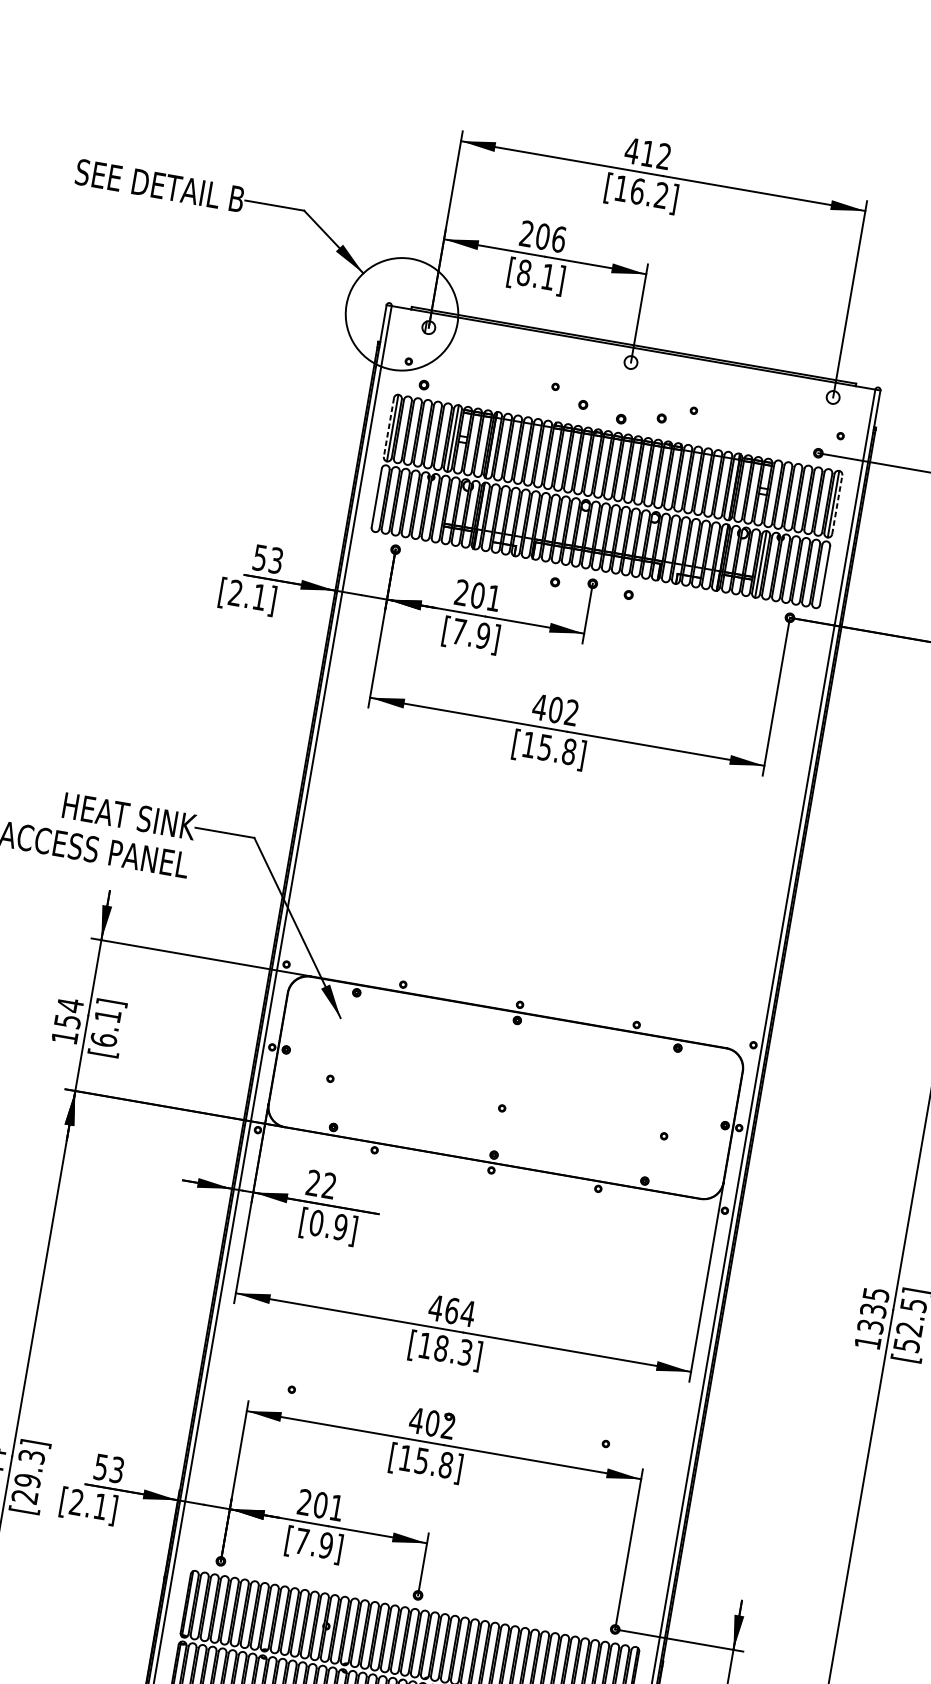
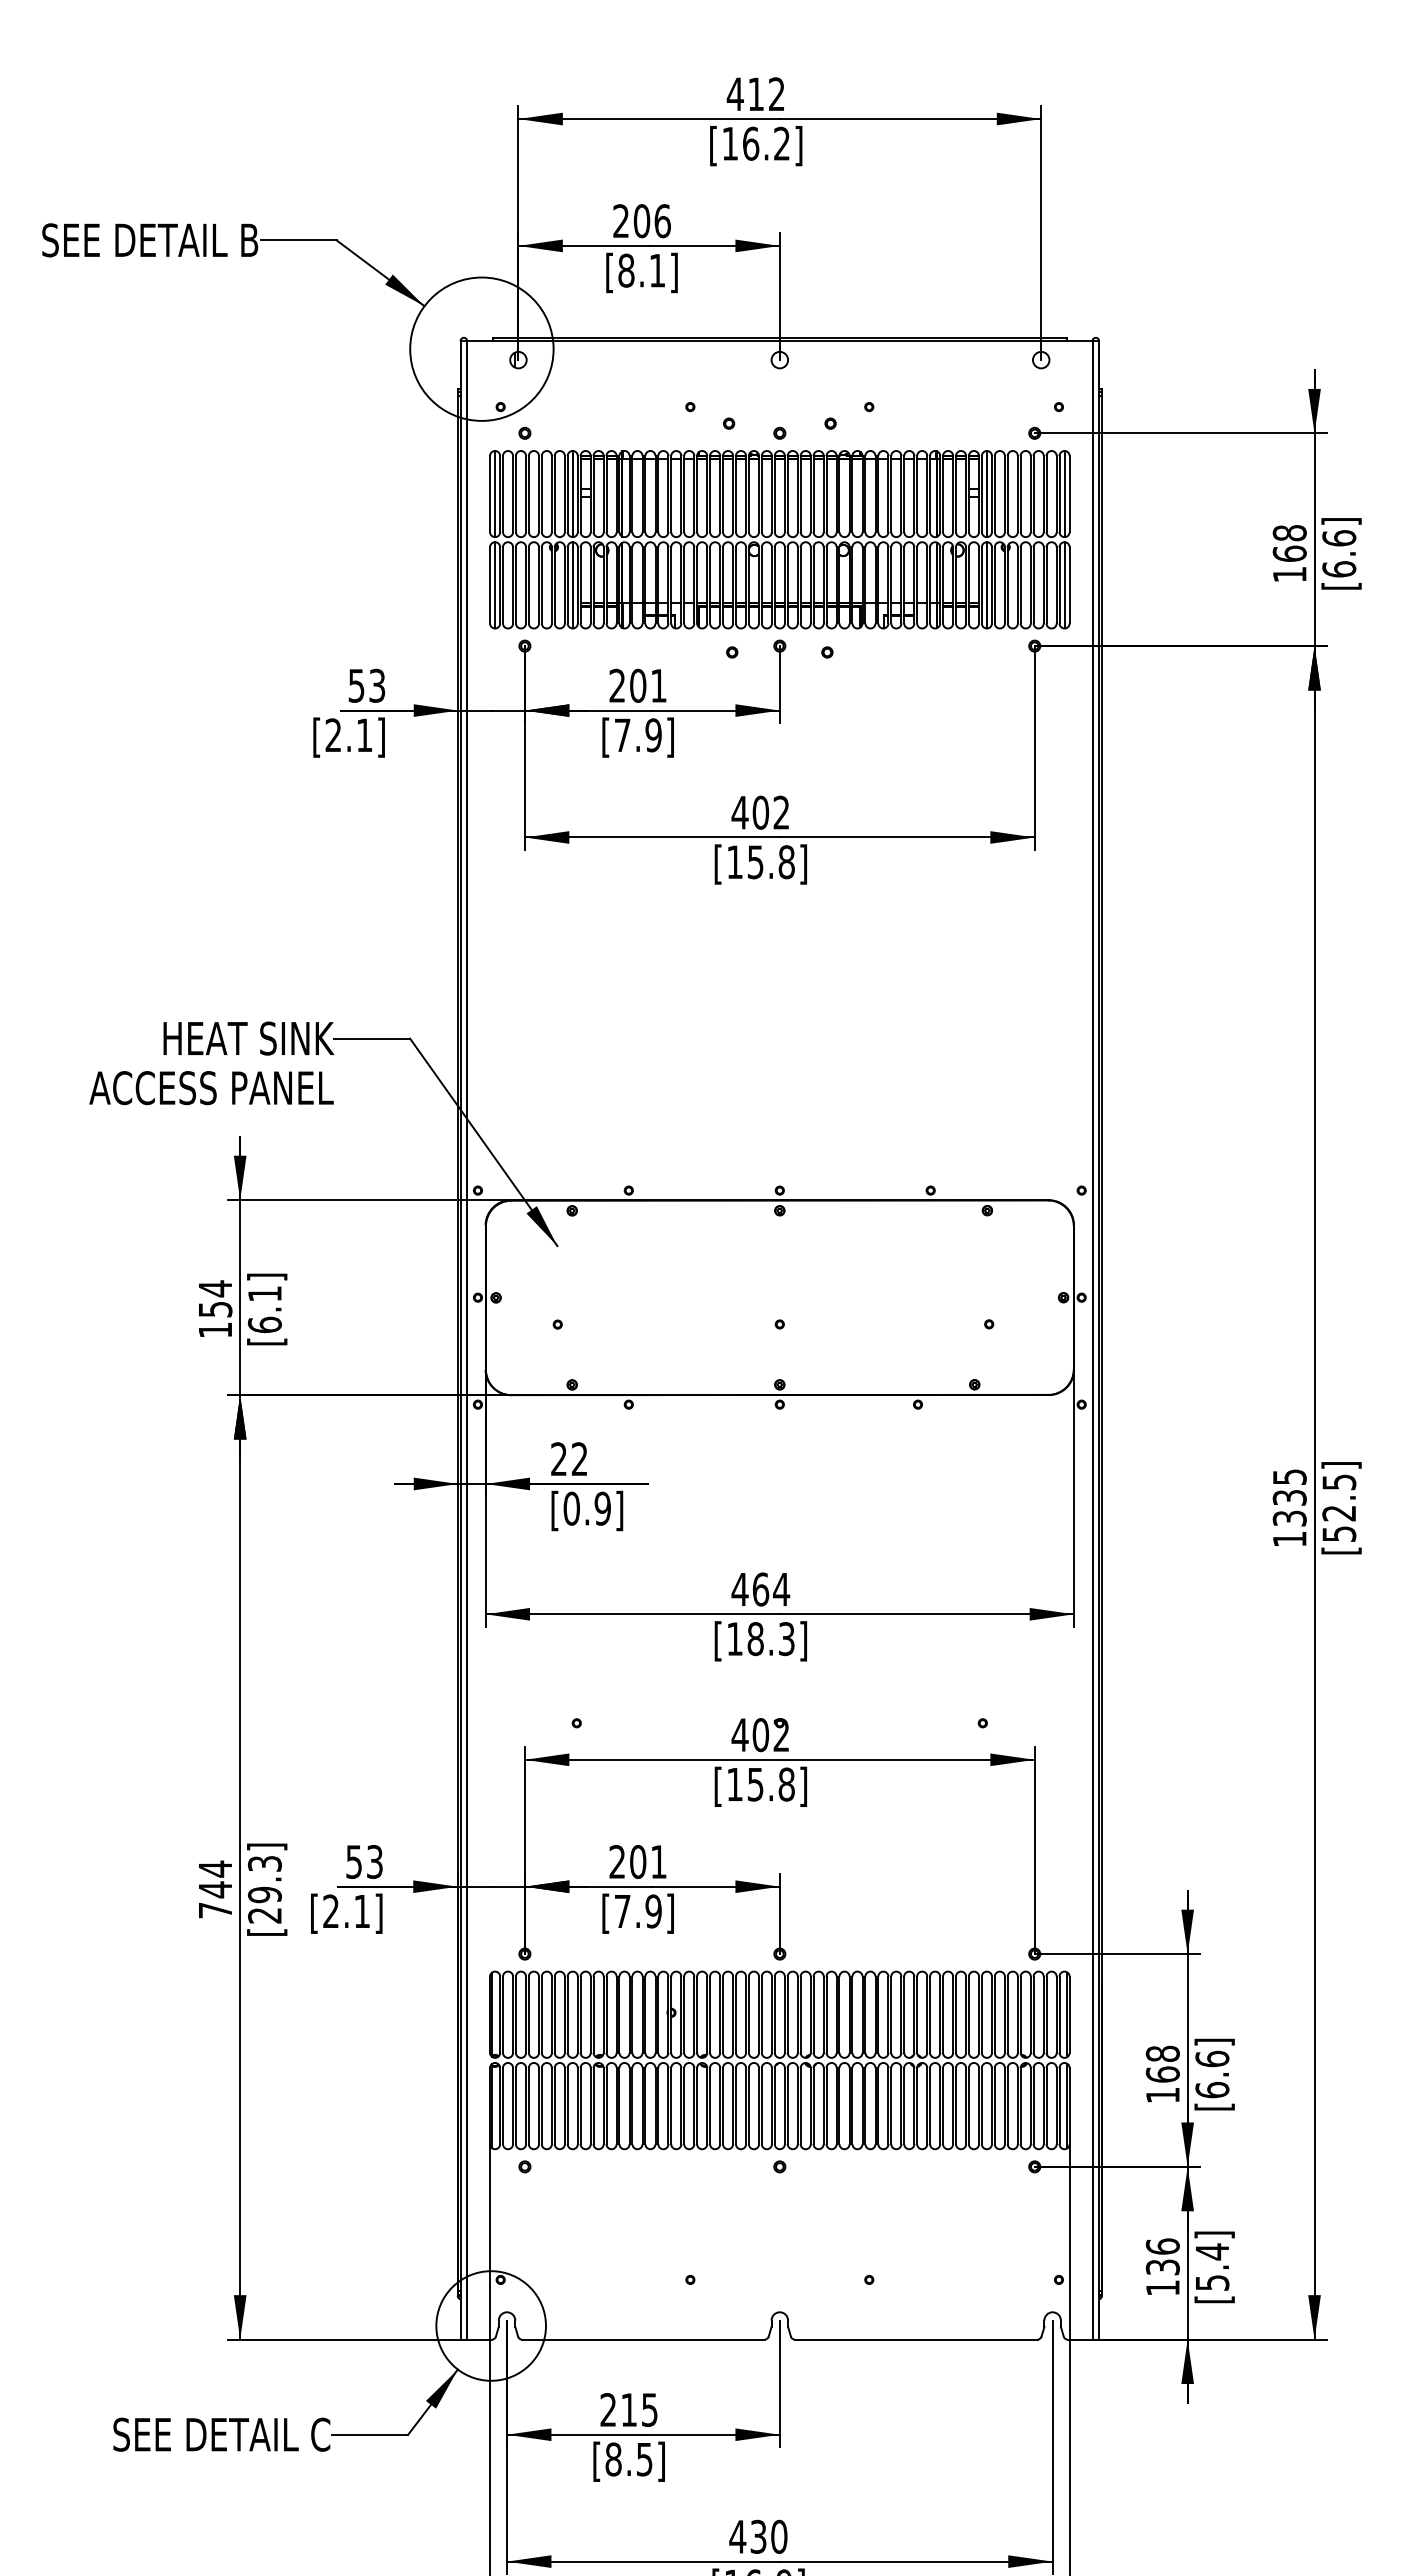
line: (389, 427) -> (490, 494), dashed -> solid
line: (772, 494) -> (986, 494), added
line: (380, 498) -> (494, 585), added
line: (837, 504) -> (1069, 493), dashed -> solid
line: (441, 509) -> (573, 585), added
line: (821, 574) -> (1064, 585), added

